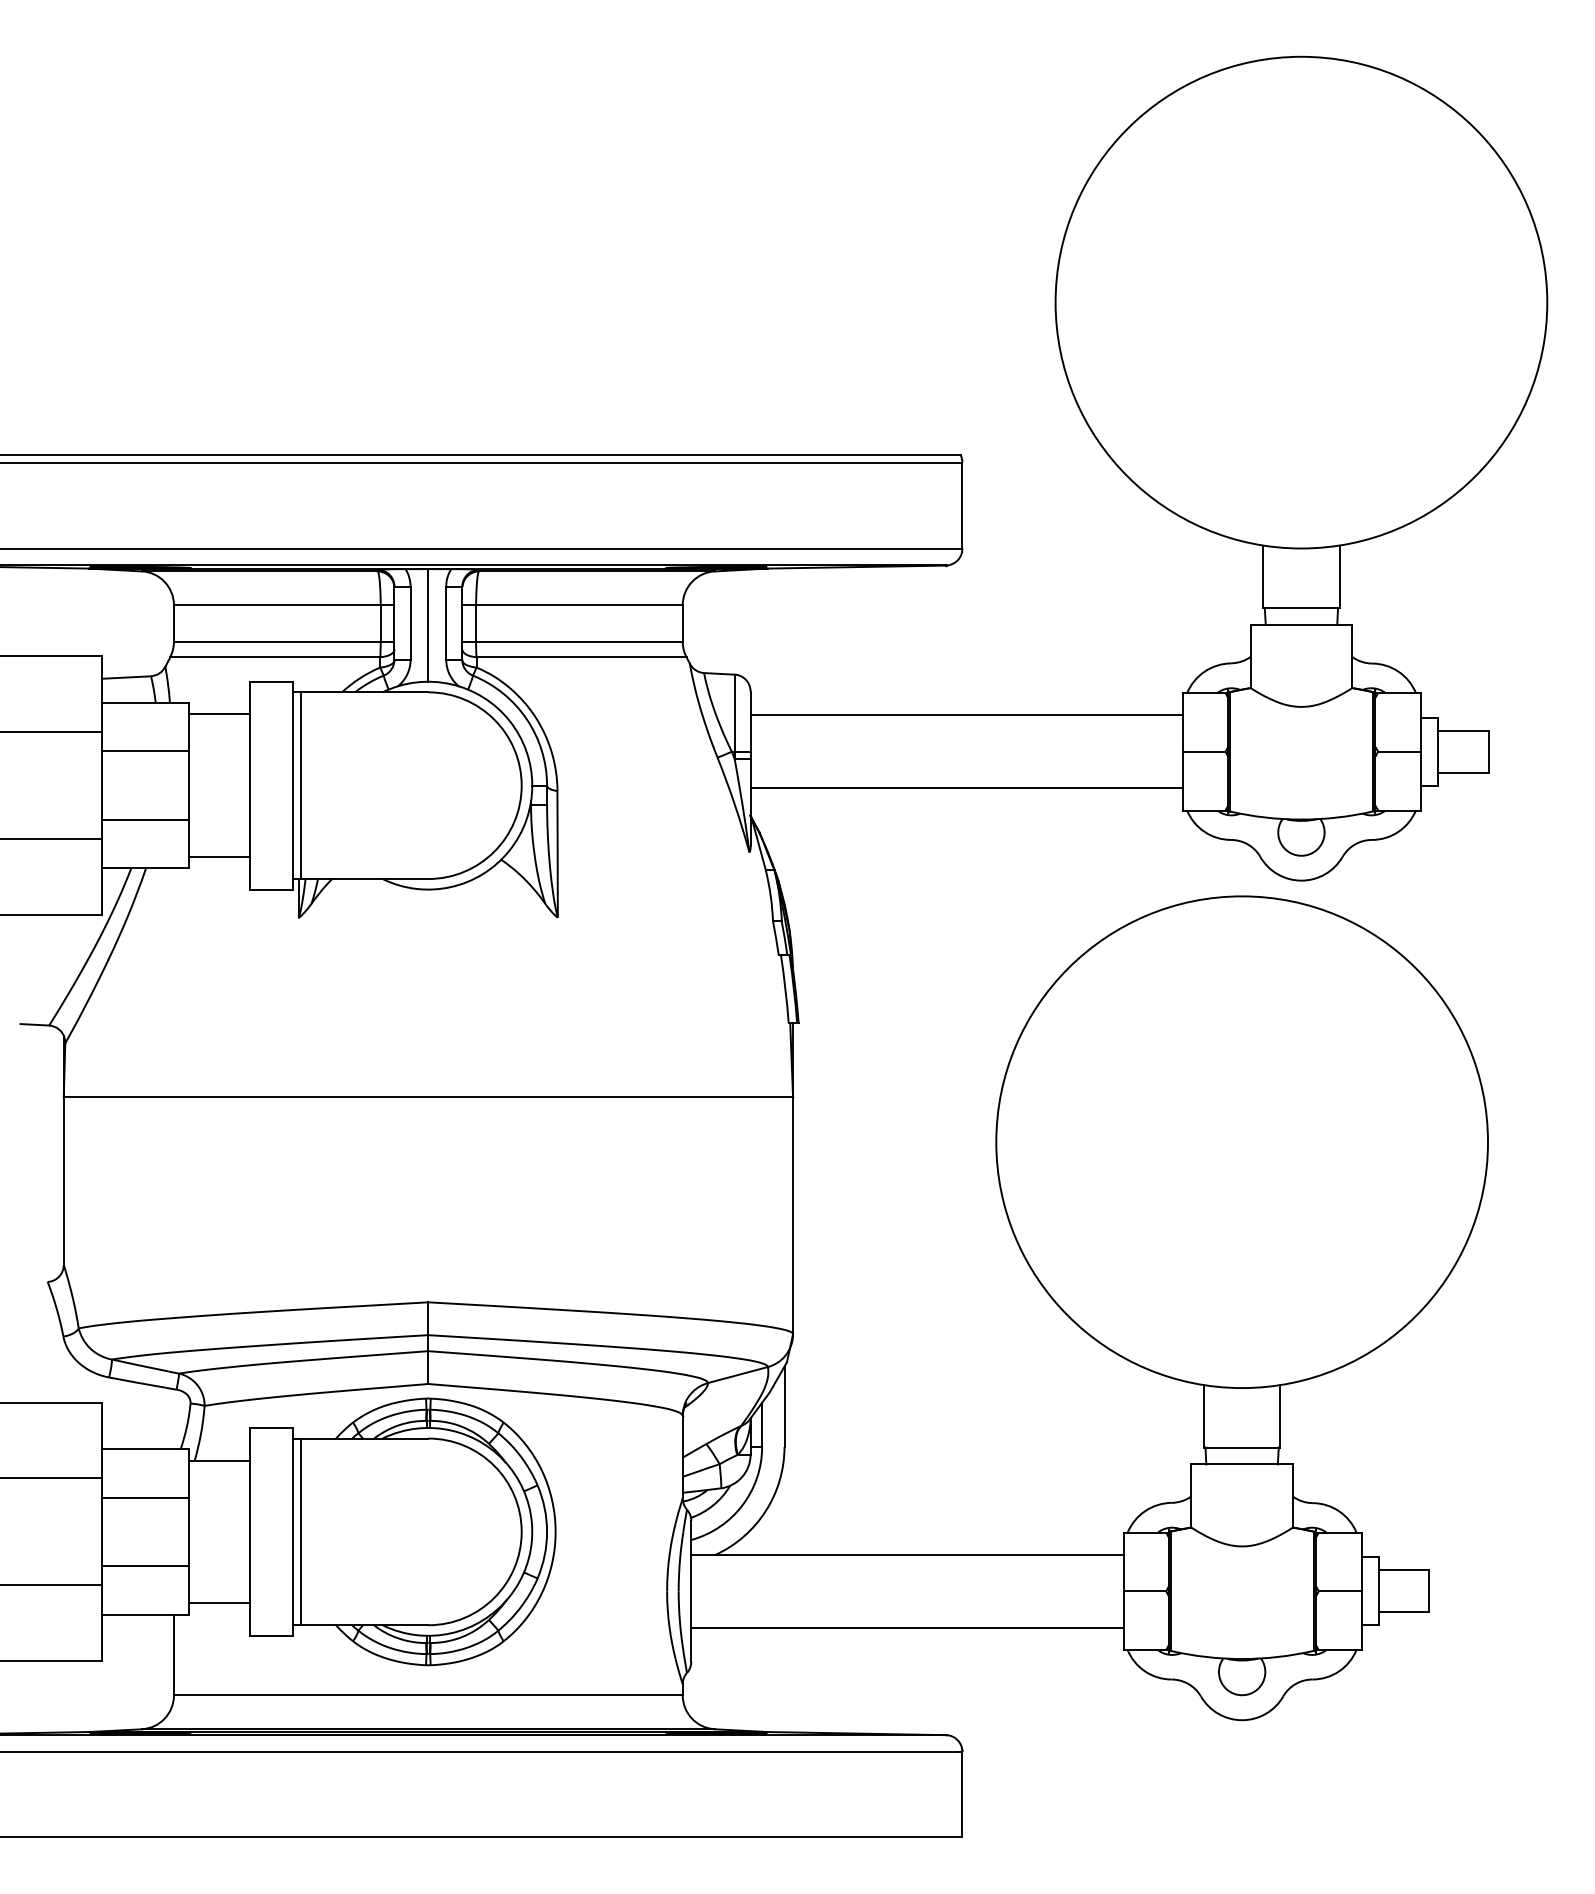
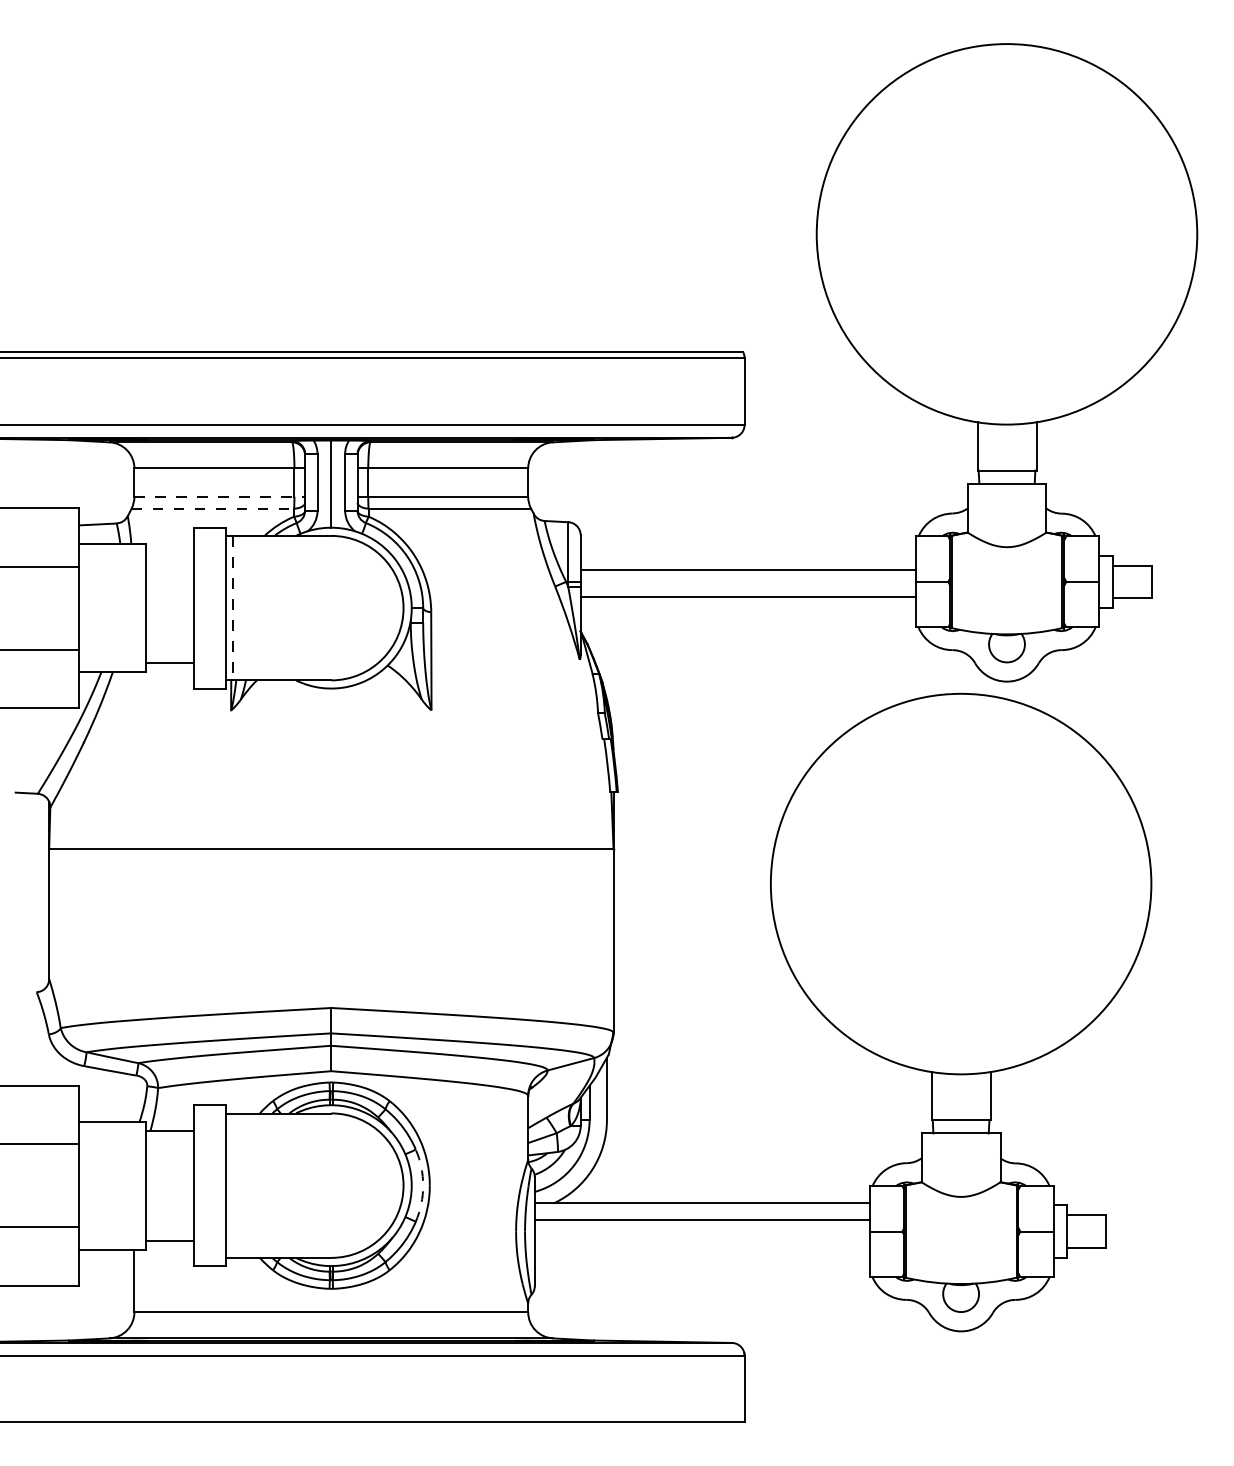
line: (284, 641) -> (219, 496), solid -> dashed
line: (275, 657) -> (213, 508), solid -> dashed
line: (219, 714) -> (169, 553), removed
line: (966, 715) -> (747, 597), moved
line: (145, 751) -> (112, 581), removed
line: (301, 786) -> (233, 608), solid -> dashed
line: (966, 788) -> (747, 570), moved
line: (145, 820) -> (112, 635), removed
line: (145, 1497) -> (112, 1159), removed
line: (301, 1531) -> (233, 1185), removed
arc: (547, 1531) -> (423, 1185), solid -> dashed
line: (145, 1566) -> (112, 1212), removed
line: (907, 1627) -> (702, 1219), moved

